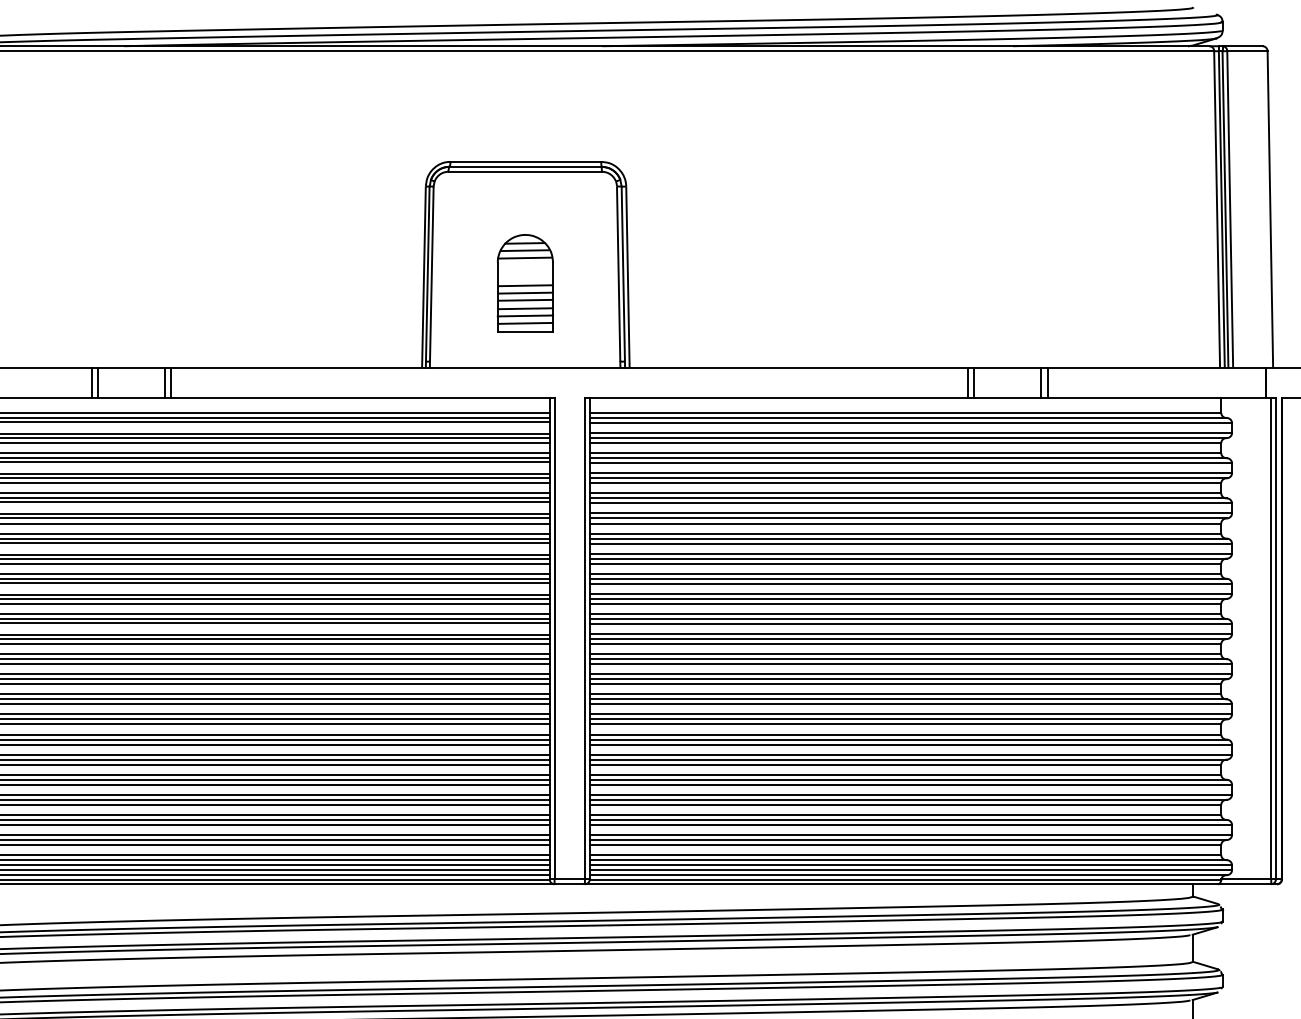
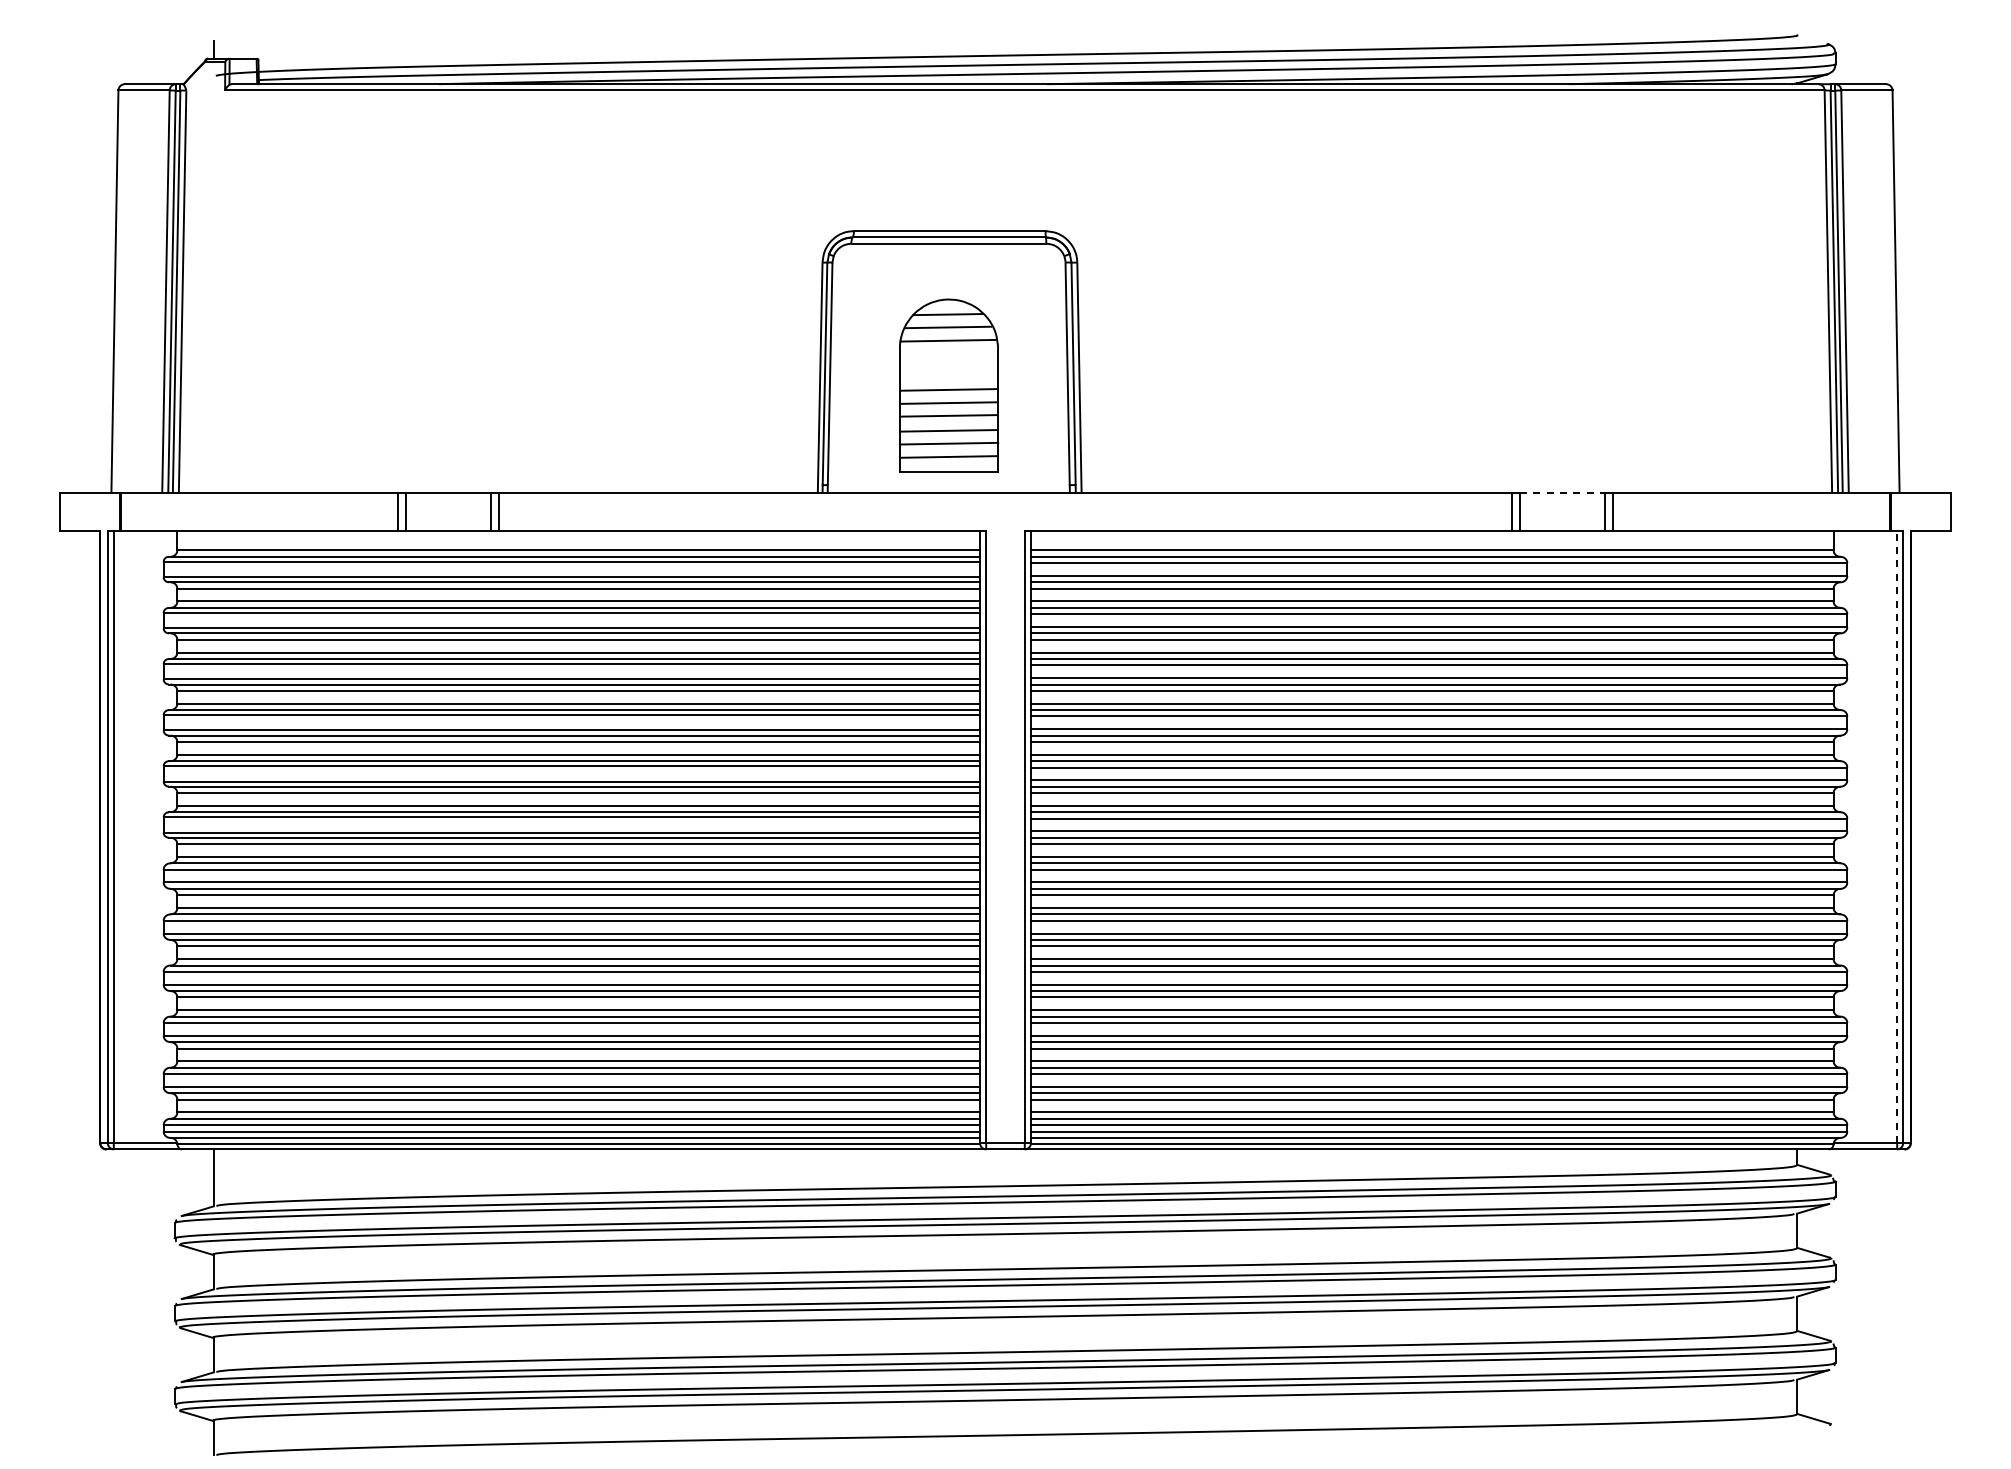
part: (525, 283) -> (949, 385), size x1.4
line: (1007, 367) -> (1562, 492), solid -> dashed
line: (1271, 638) -> (1897, 837), solid -> dashed

